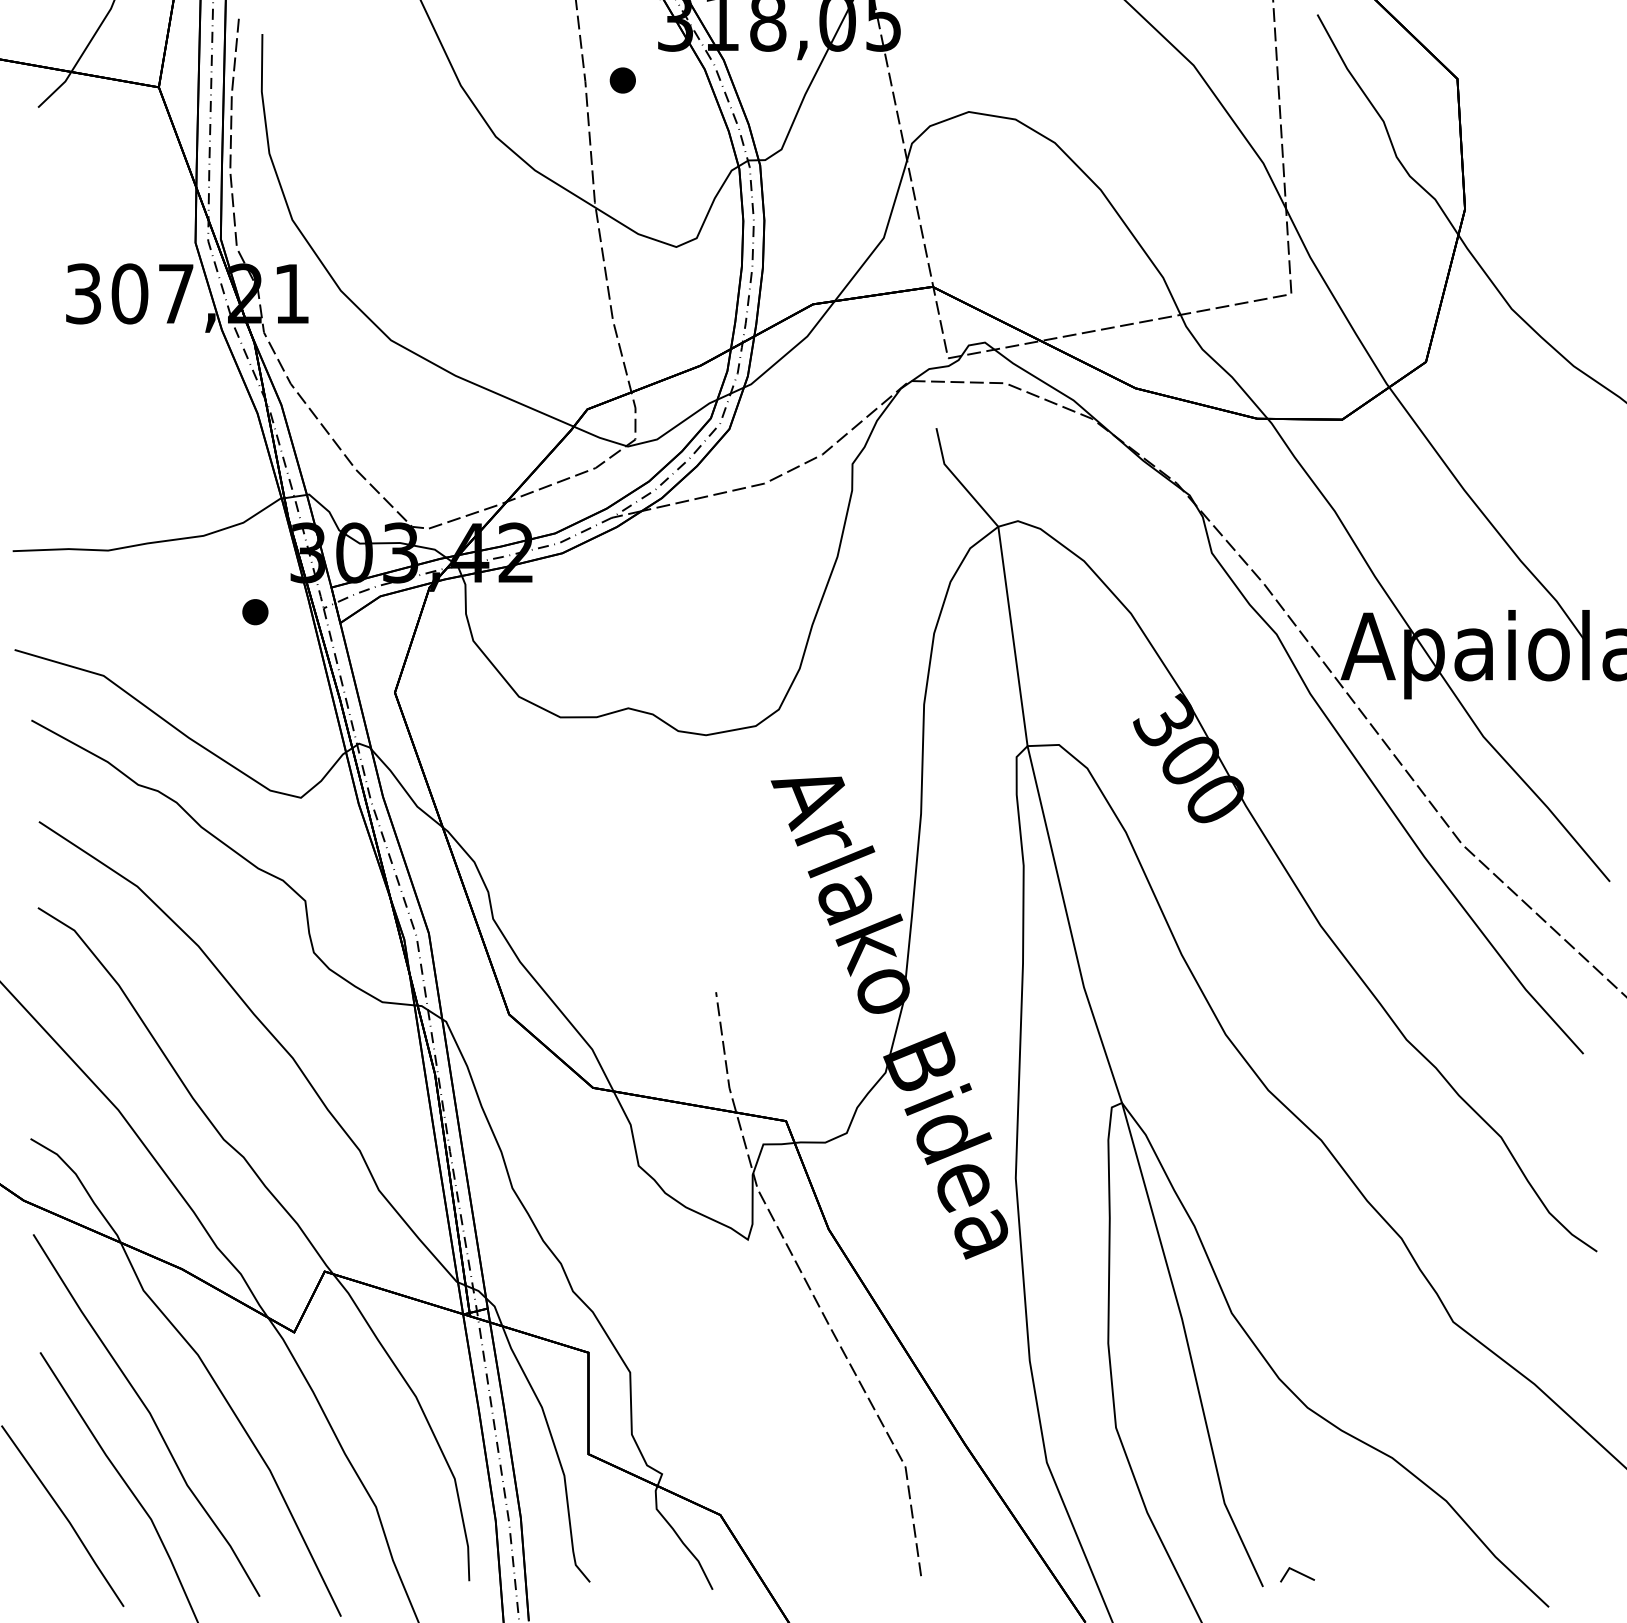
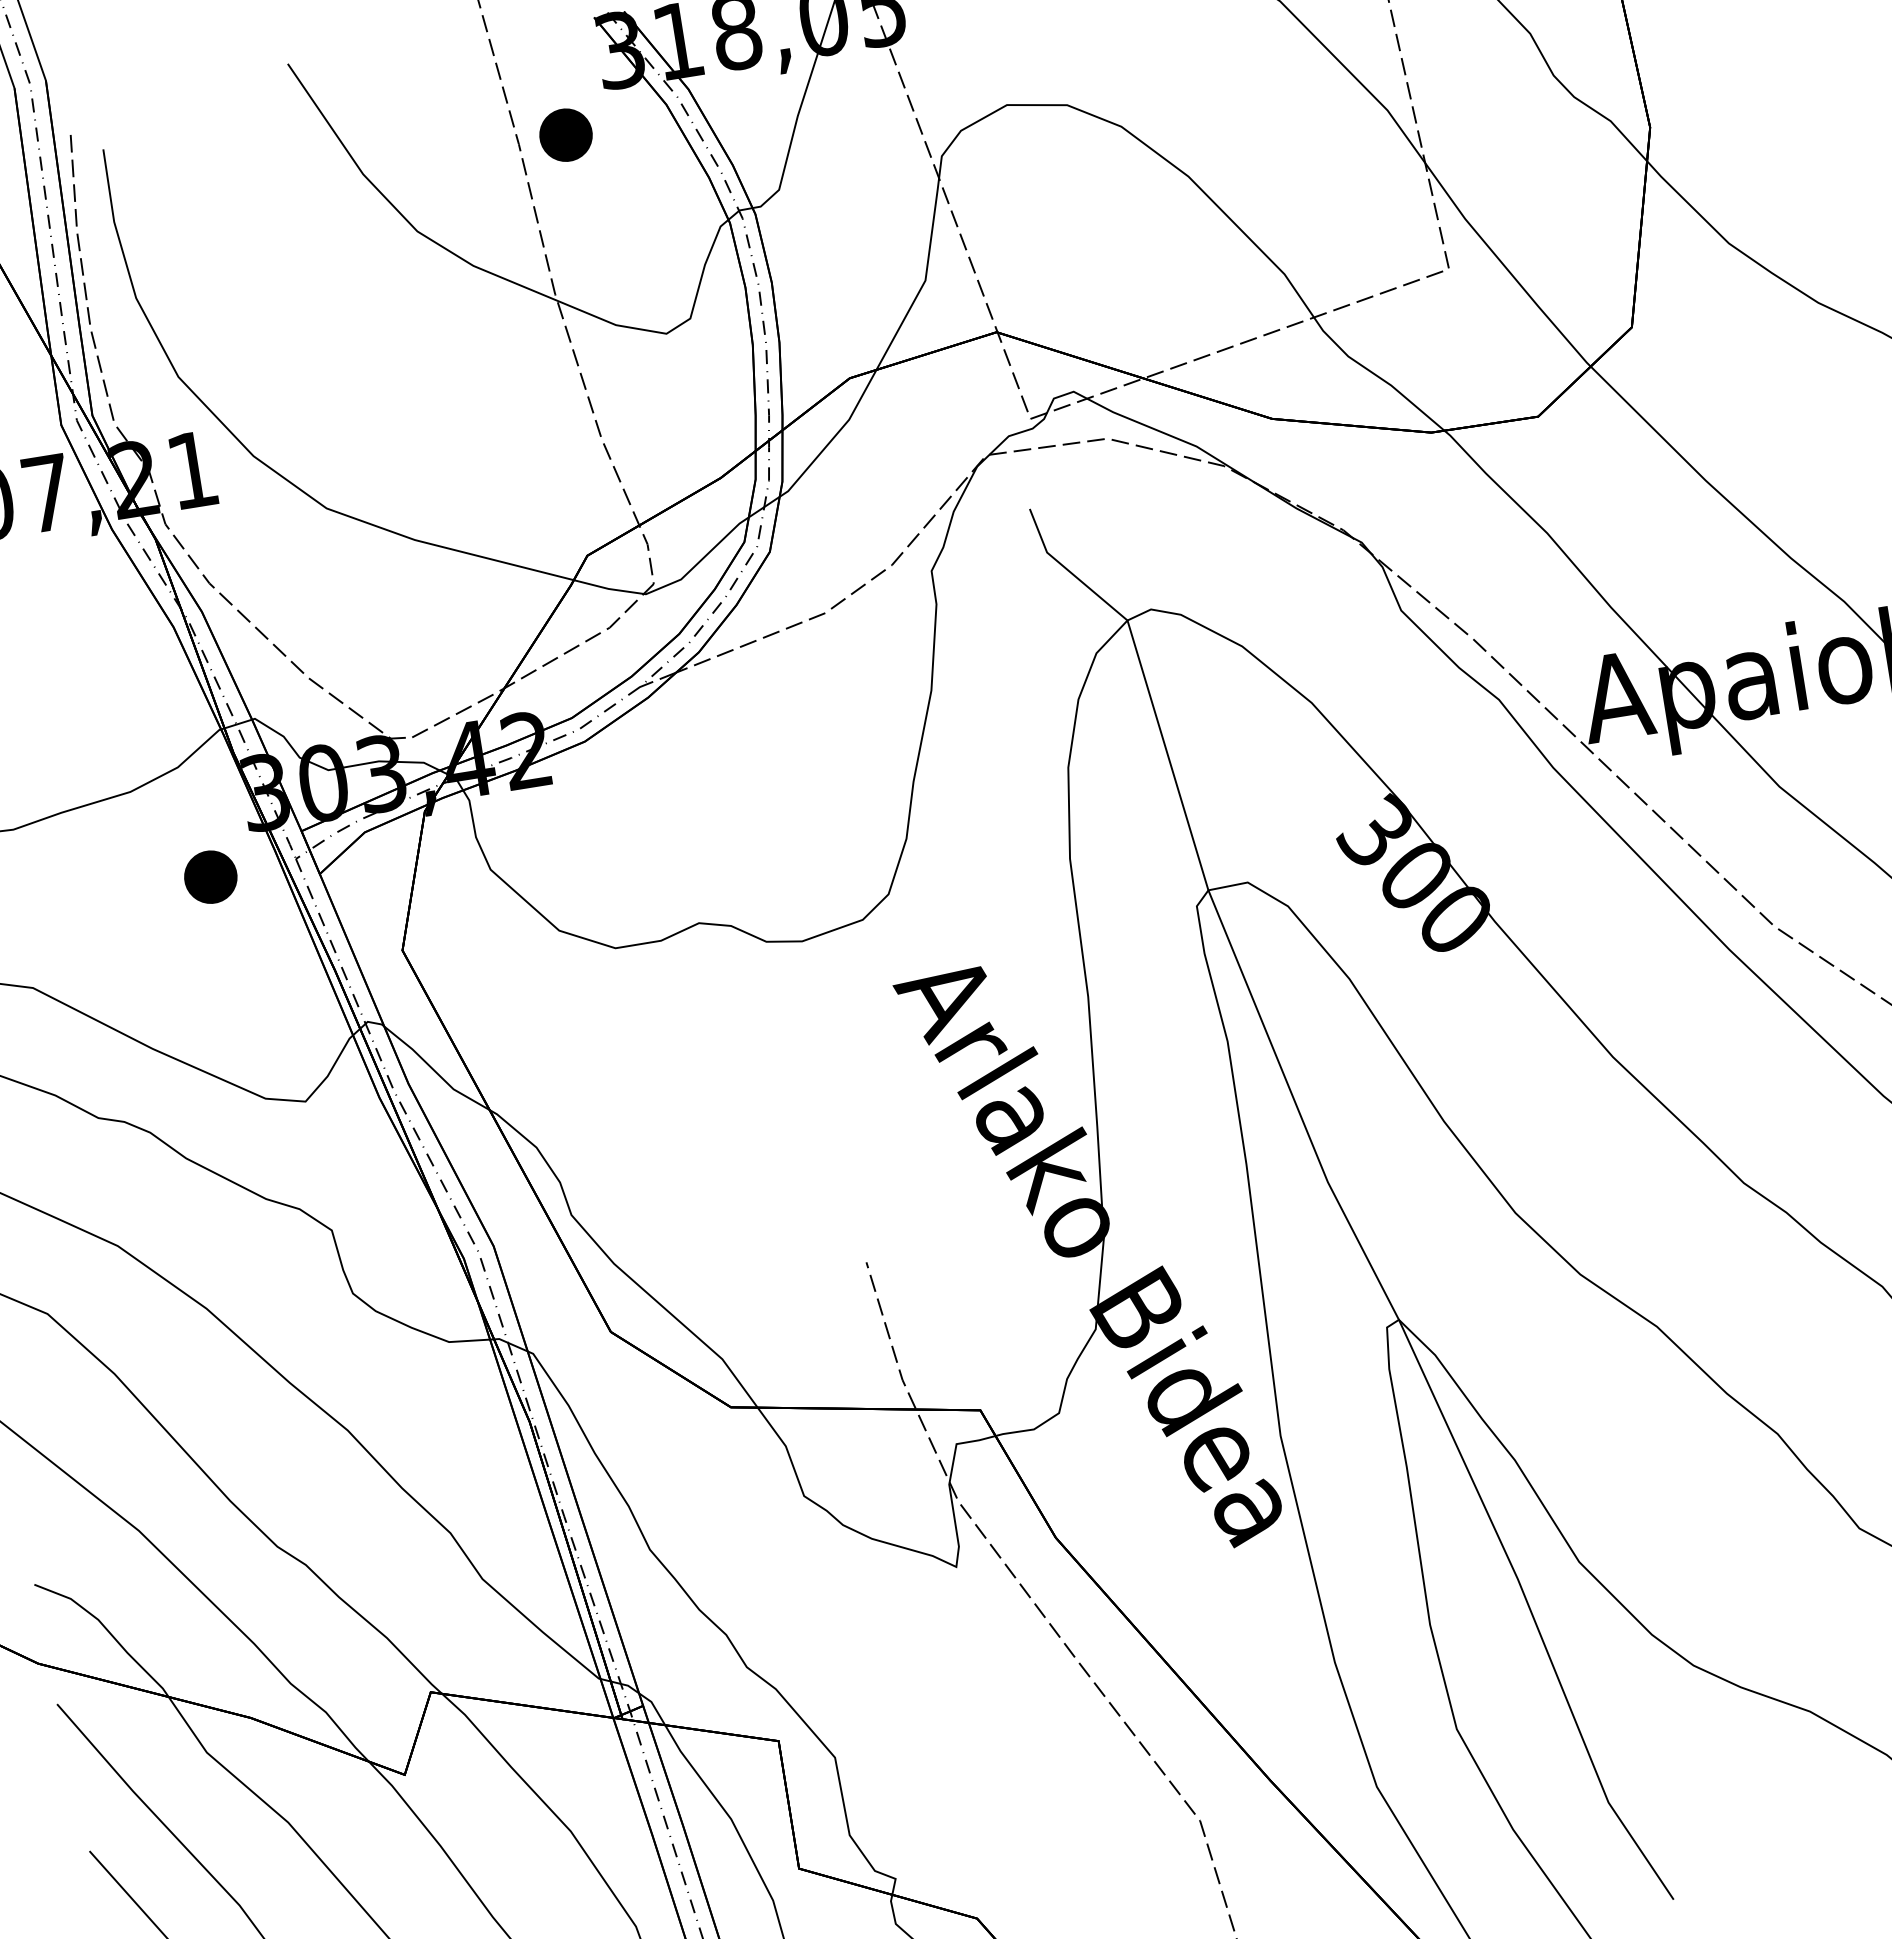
part: (622, 80) -> (565, 135), size x1.6
part: (255, 612) -> (211, 877), size x1.6
line: (1298, 1573) -> (1715, 1875), removed

